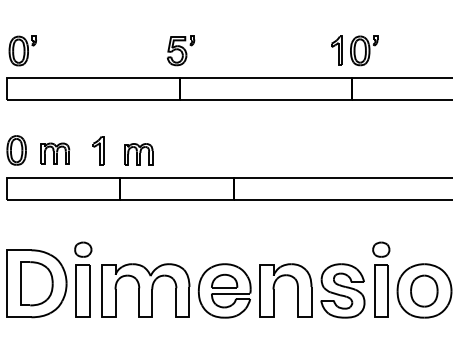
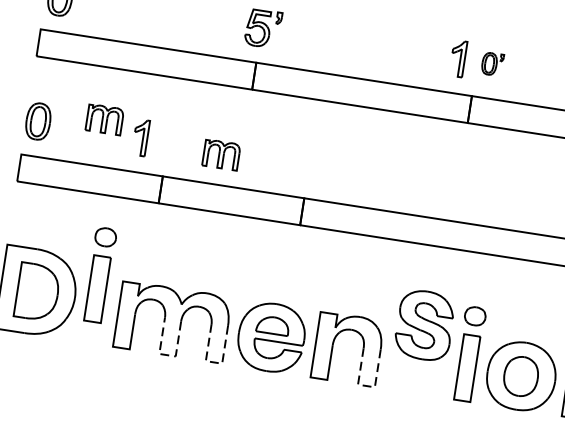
part: (364, 50) -> (492, 63), size x0.6
part: (55, 153) -> (105, 119), moved
part: (138, 154) -> (221, 155), moved
part: (83, 279) -> (100, 274), moved
part: (342, 290) -> (424, 324), moved
line: (144, 317) -> (165, 355), solid -> dashed
line: (183, 317) -> (214, 362), solid -> dashed
line: (305, 317) -> (367, 386), solid -> dashed

